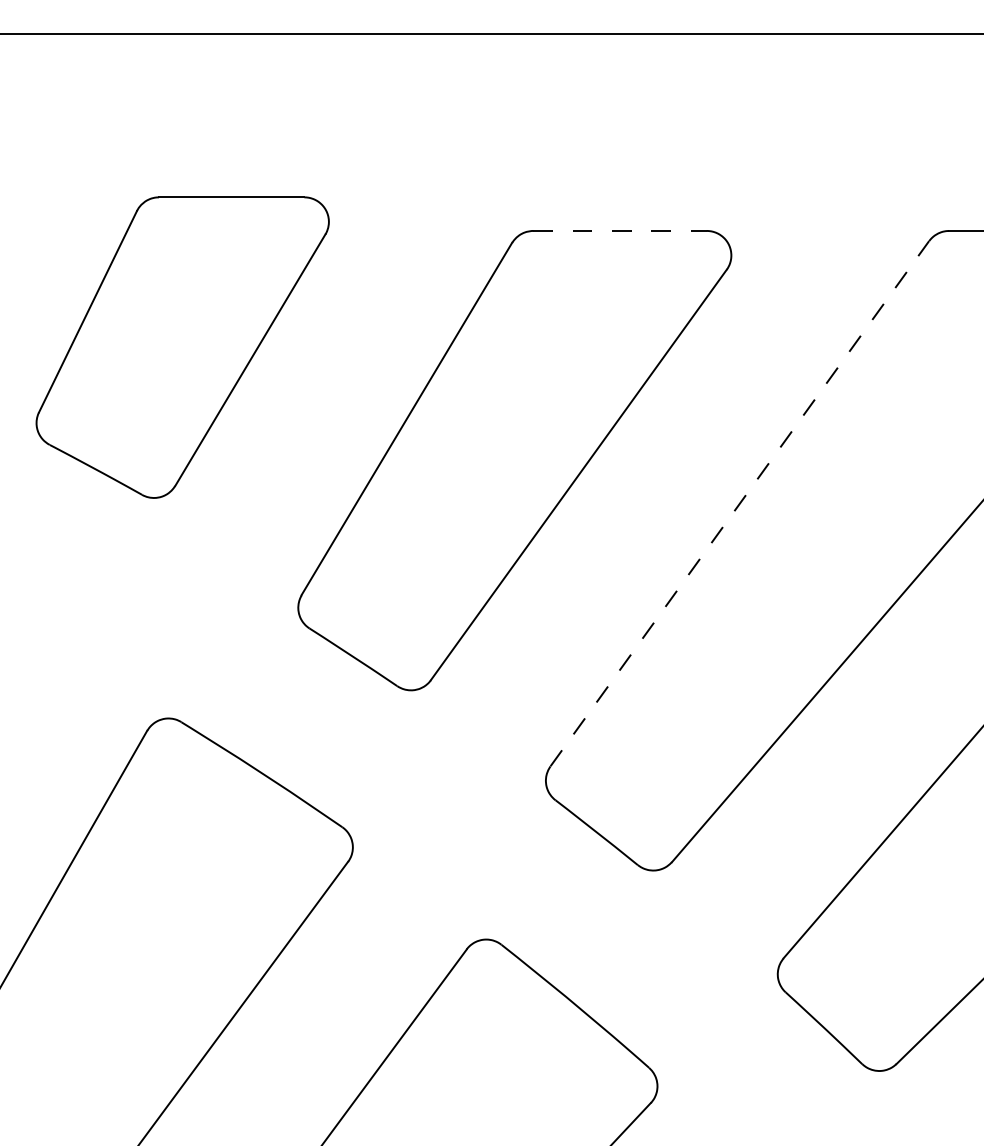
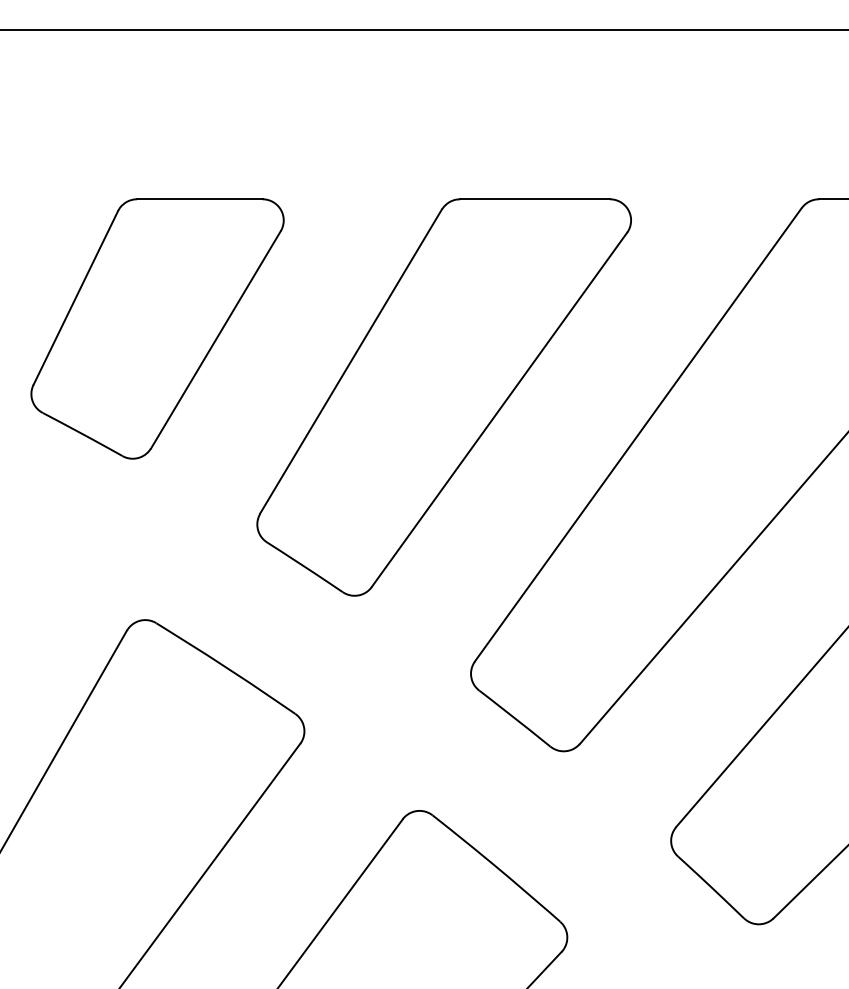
line: (620, 231) -> (535, 199), dashed -> solid
part: (182, 347) -> (157, 328), moved
line: (739, 503) -> (638, 434), dashed -> solid

